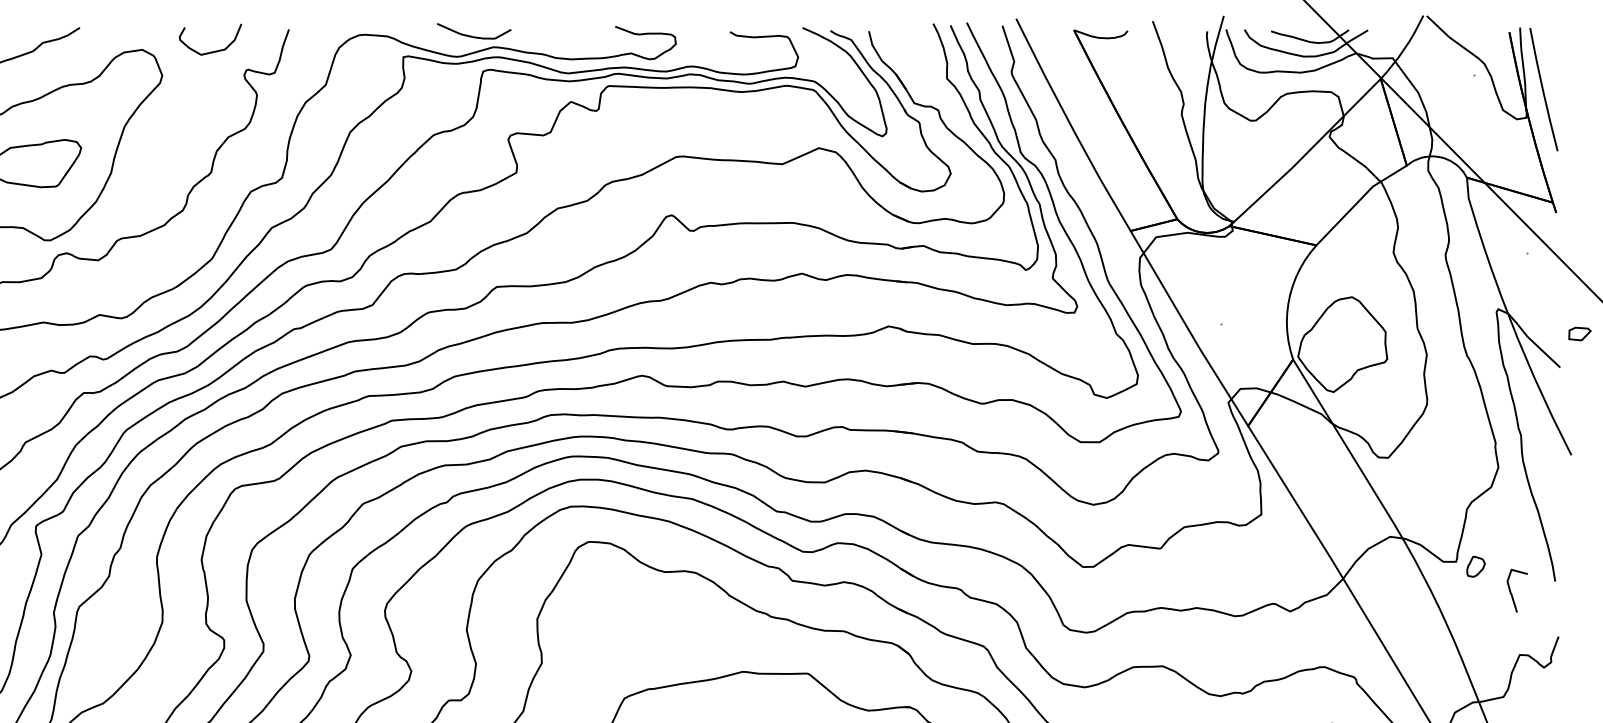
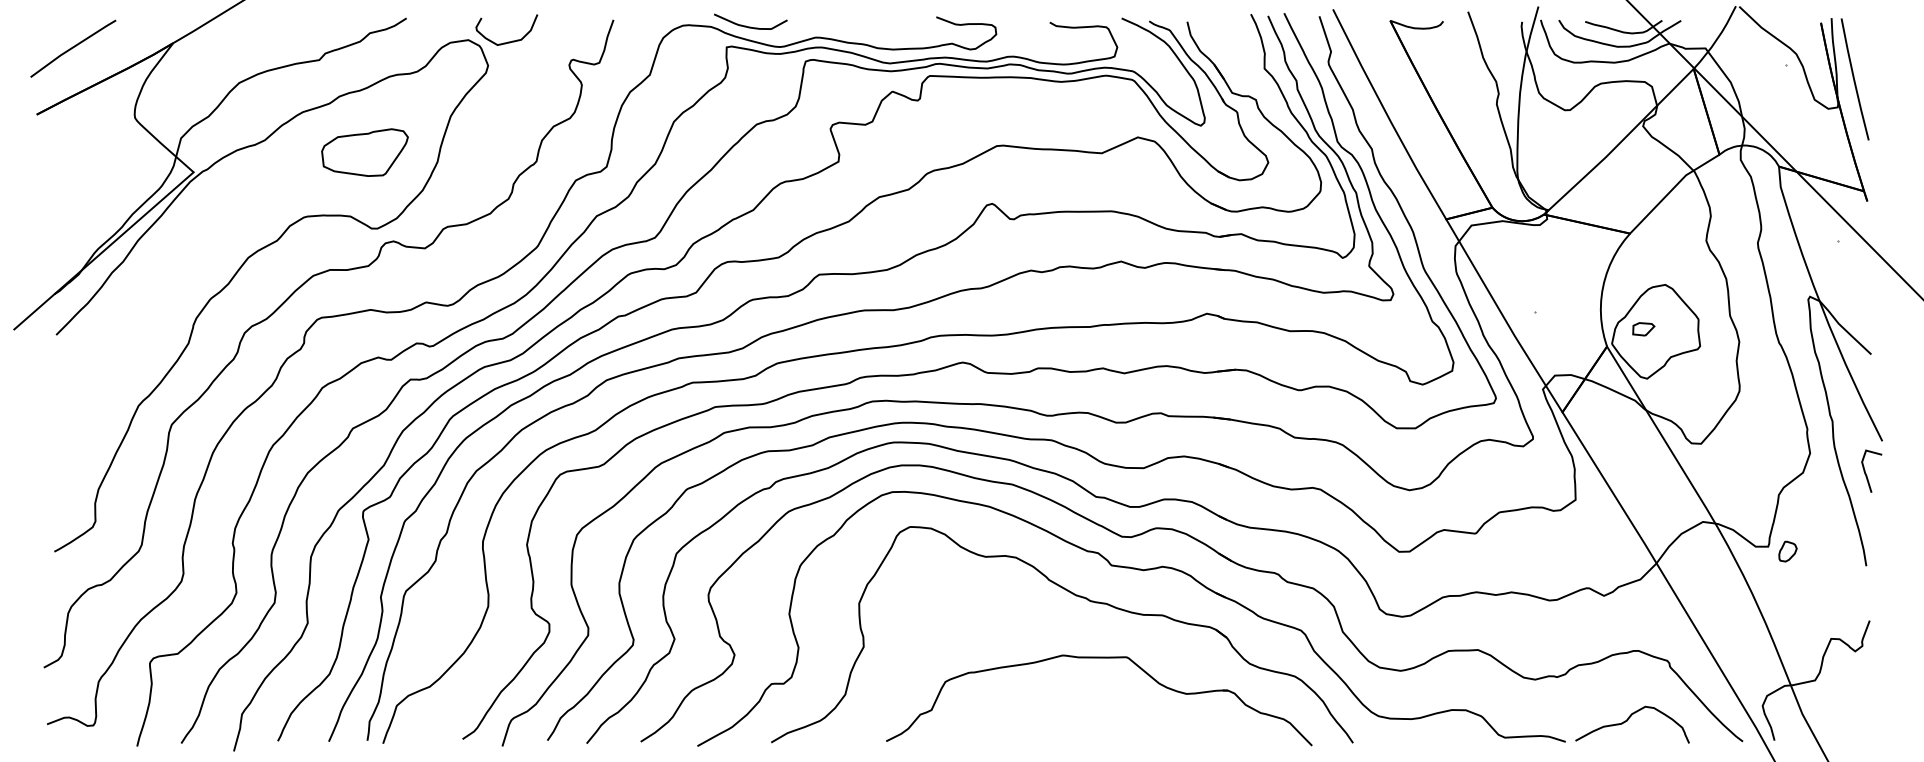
curve: (473, 36) -> (750, 26), moved
curve: (212, 51) -> (508, 41), moved
part: (1579, 334) -> (1643, 329), moved
curve: (1511, 592) -> (1866, 473), moved

